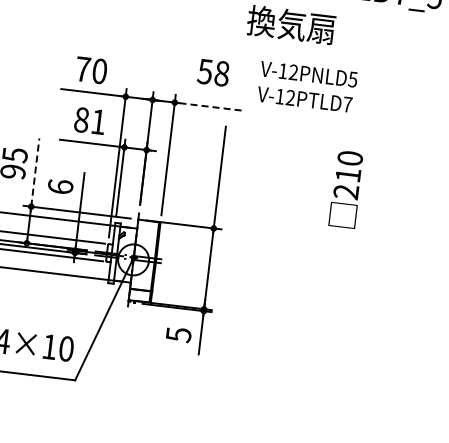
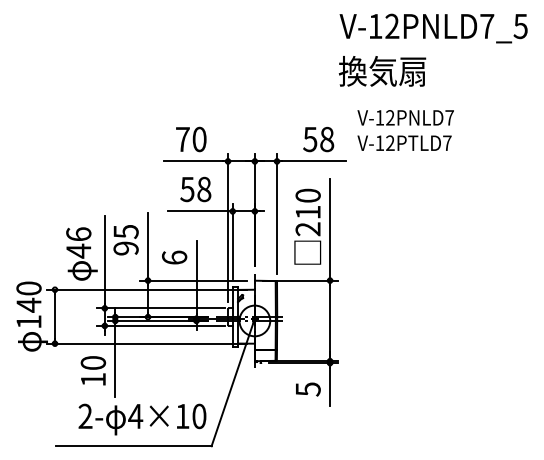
text: (213, 72) -> (318, 139), moved
text: (352, 79) -> (449, 117), V-12PNLD5 -> V-12PNLD7
line: (212, 107) -> (314, 161), dashed -> solid
text: (89, 121) -> (195, 189), 81 -> 58
line: (35, 172) -> (148, 246), dashed -> solid
text: (345, 189) -> (307, 226), moved

